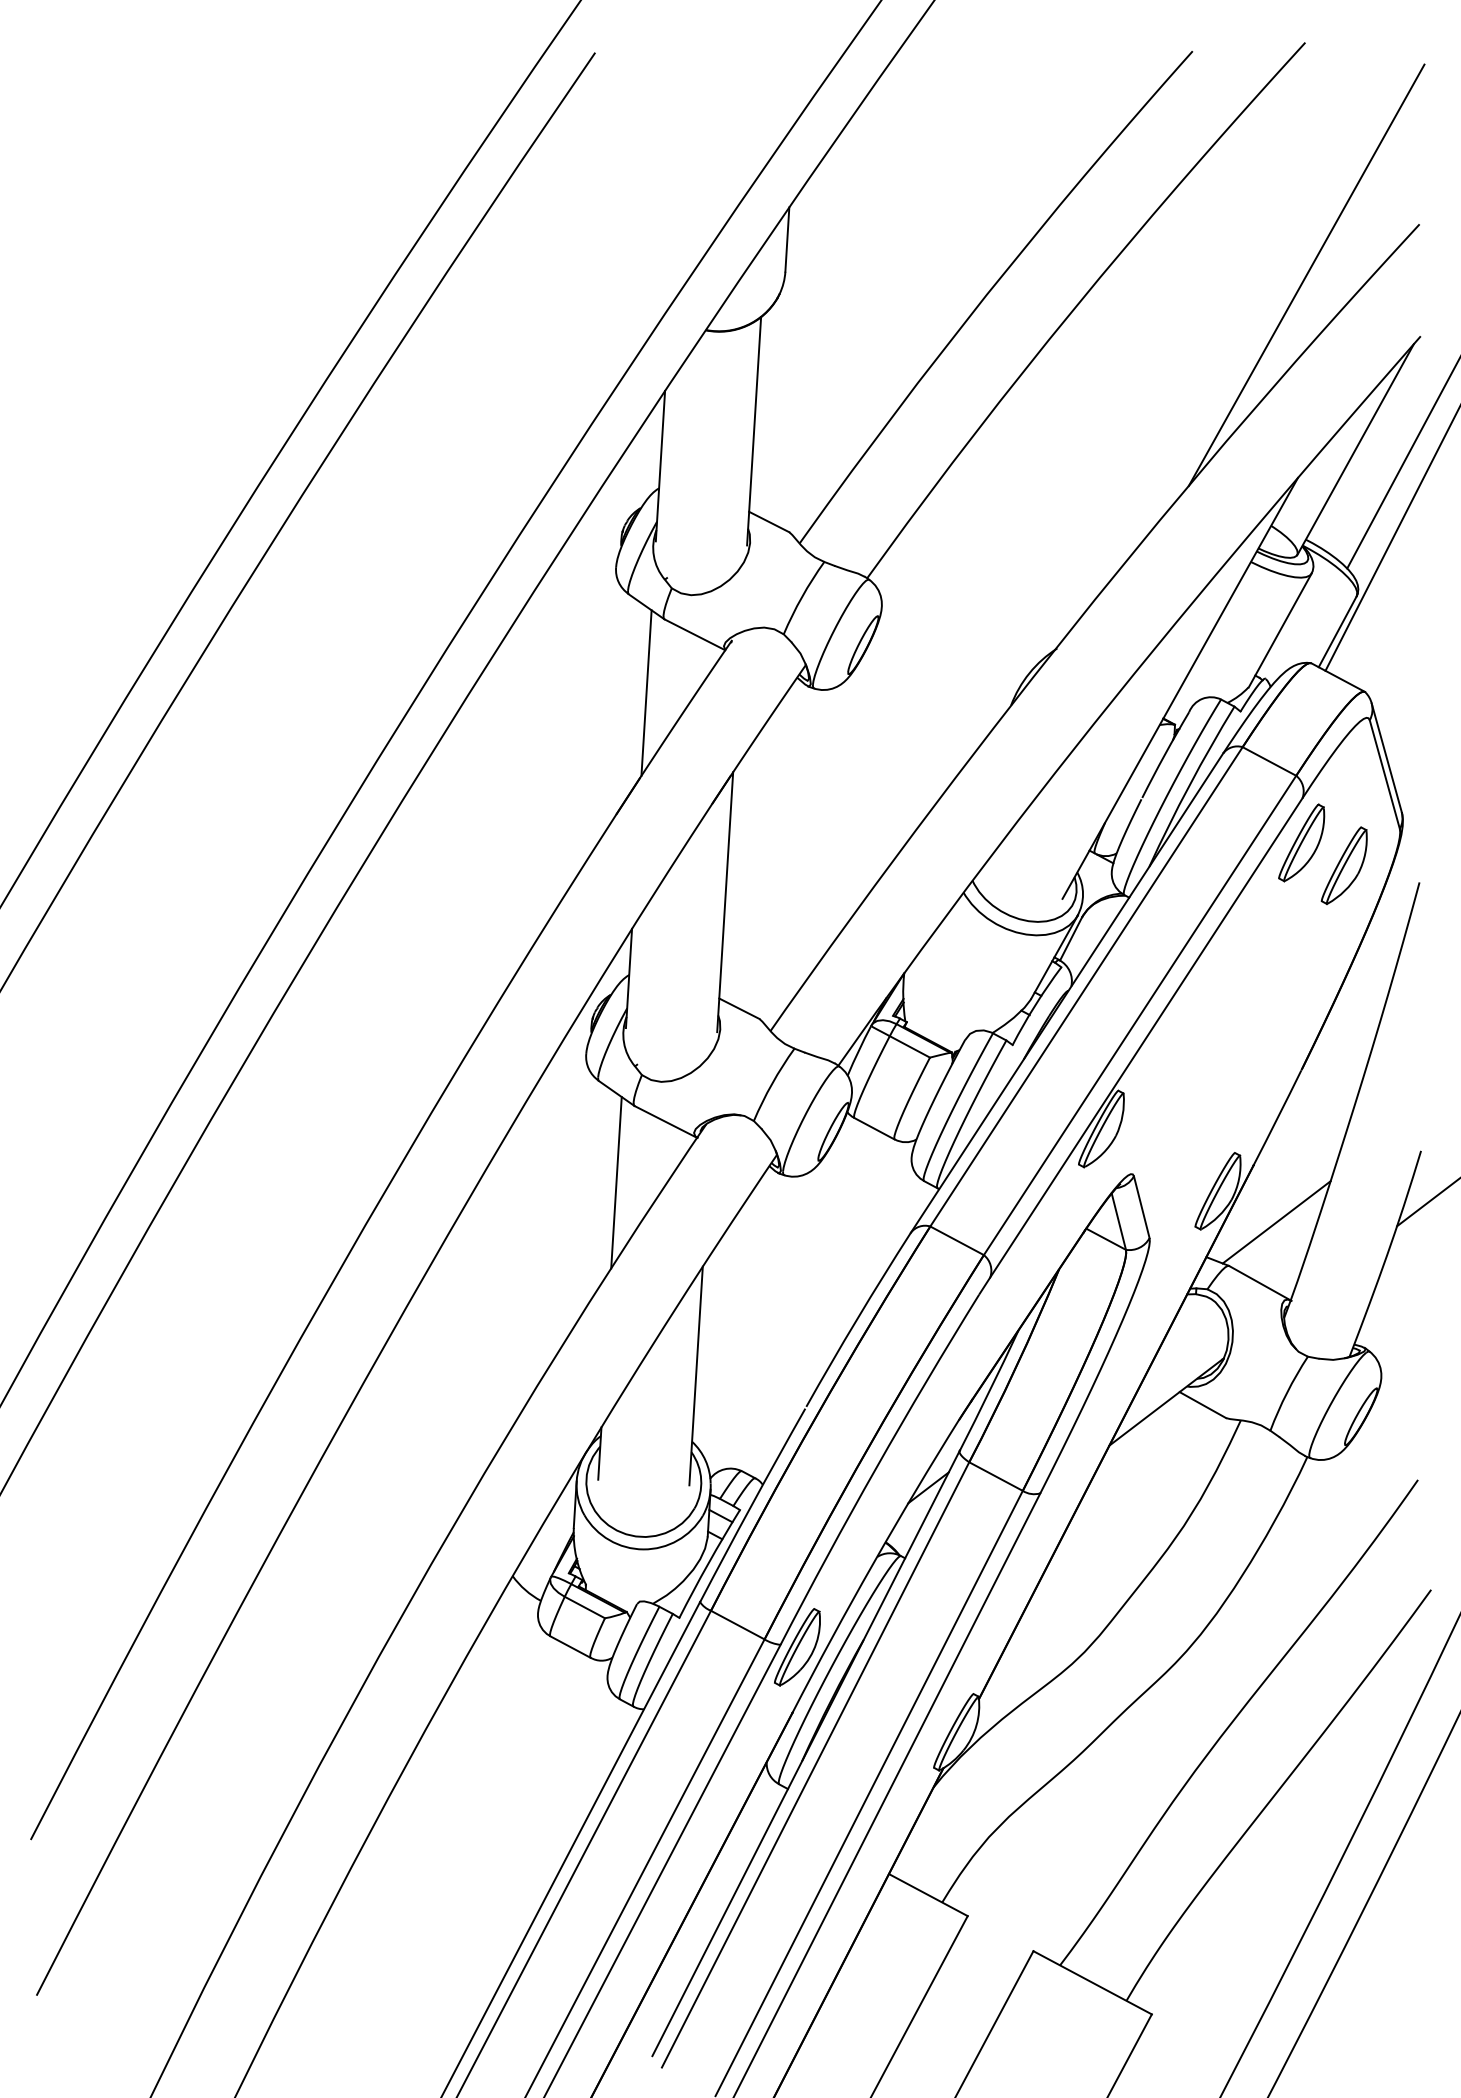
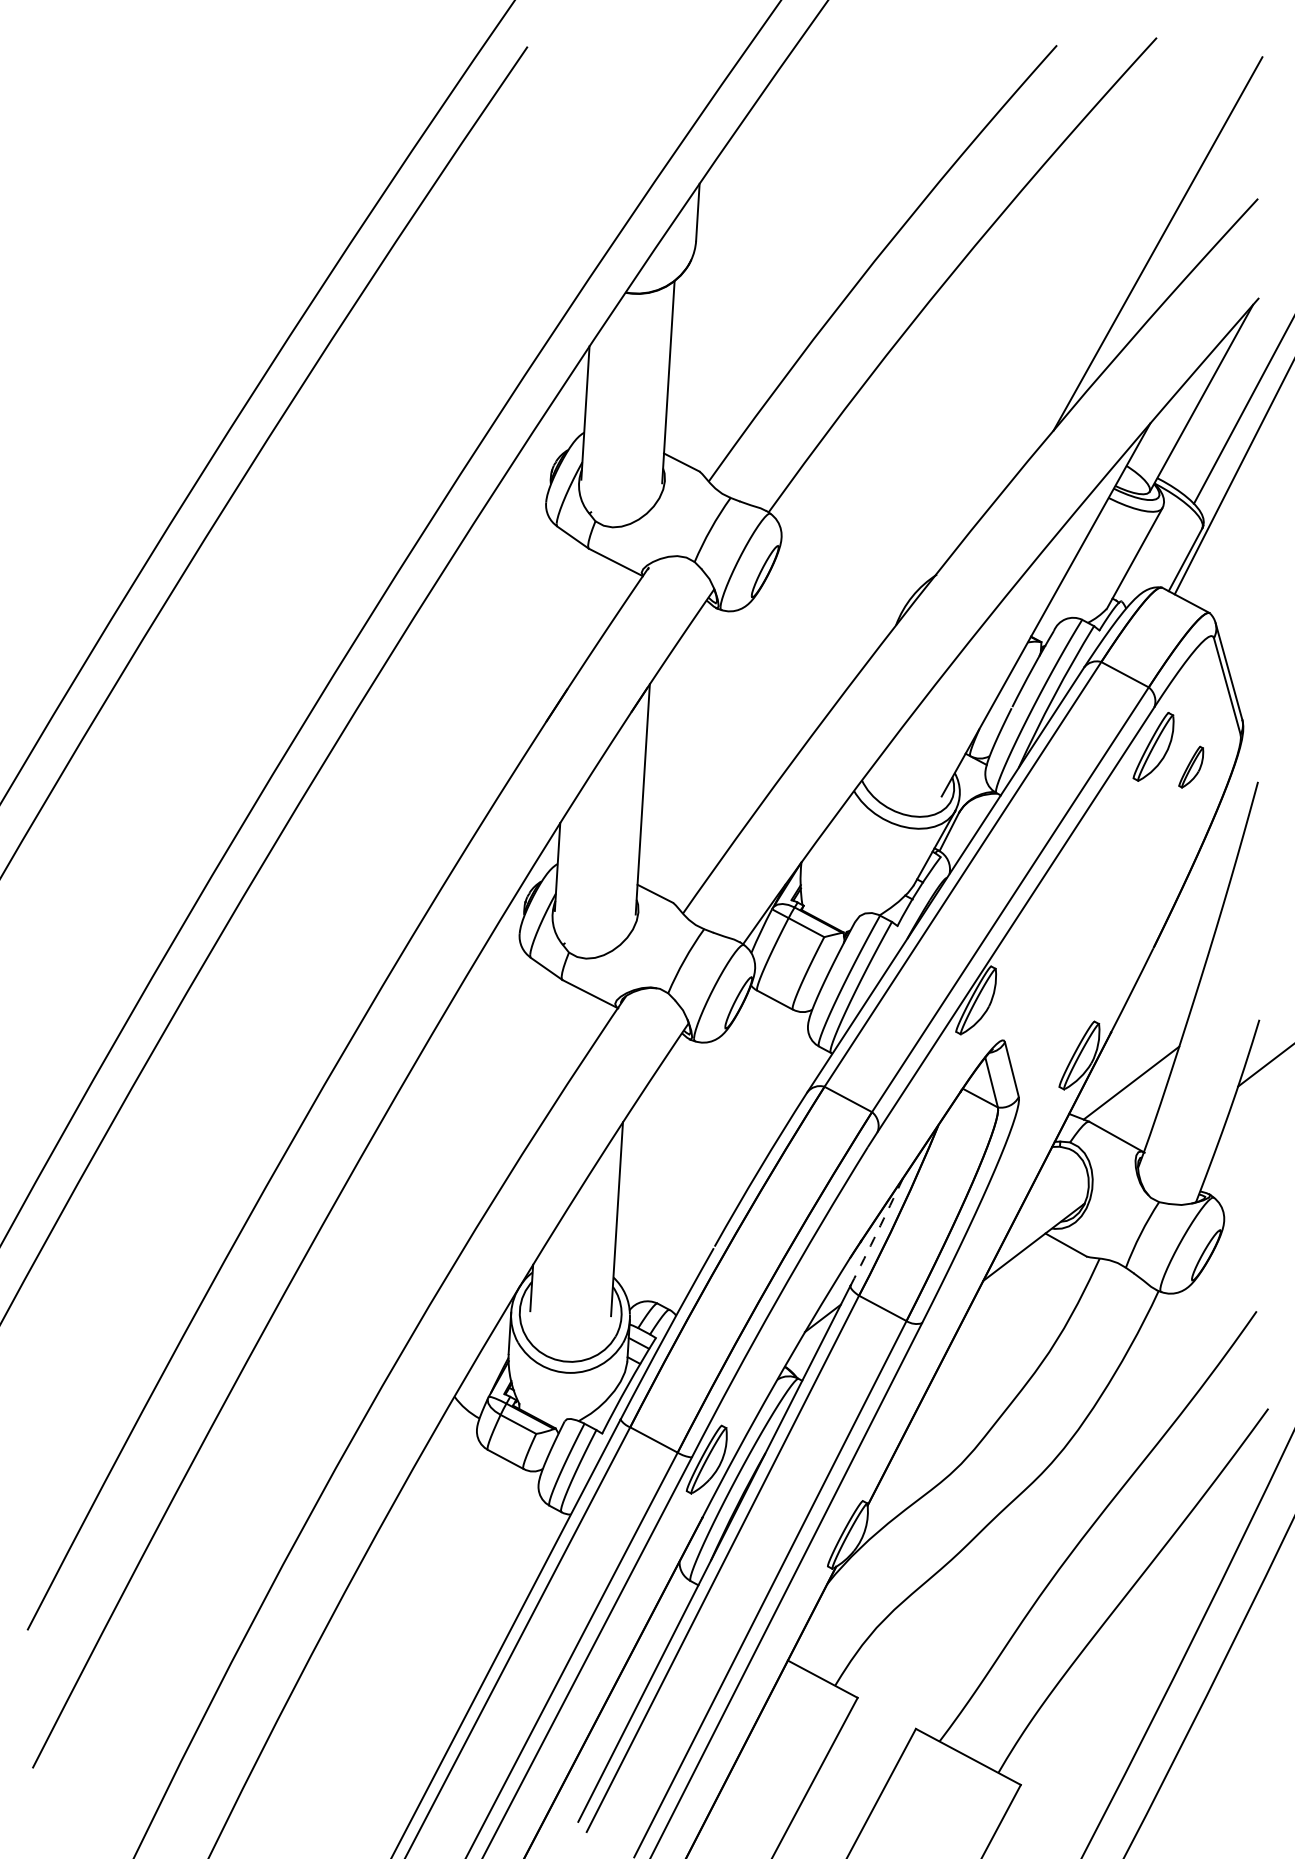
line: (646, 692) -> (573, 613), removed
part: (1343, 865) -> (1190, 766), size x0.6
line: (616, 1182) -> (546, 1047), removed
arc: (989, 1390) -> (876, 1232), solid -> dashed

